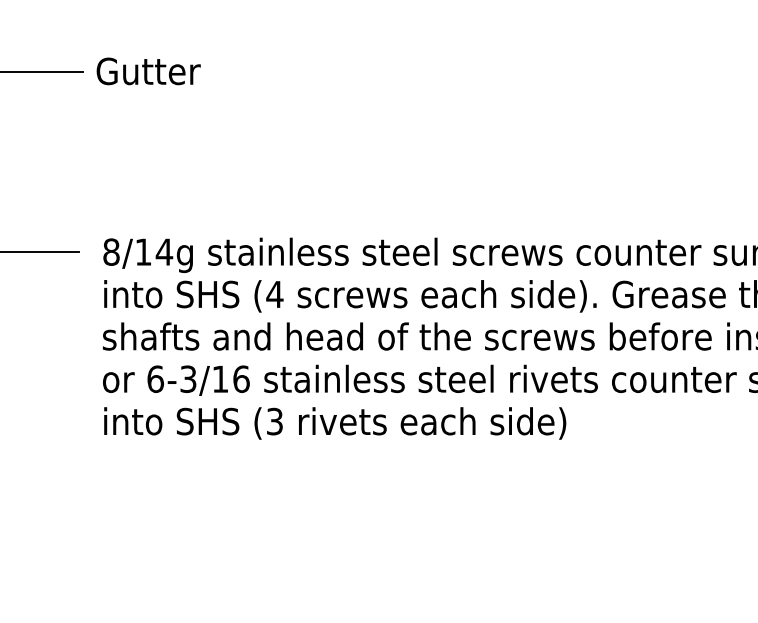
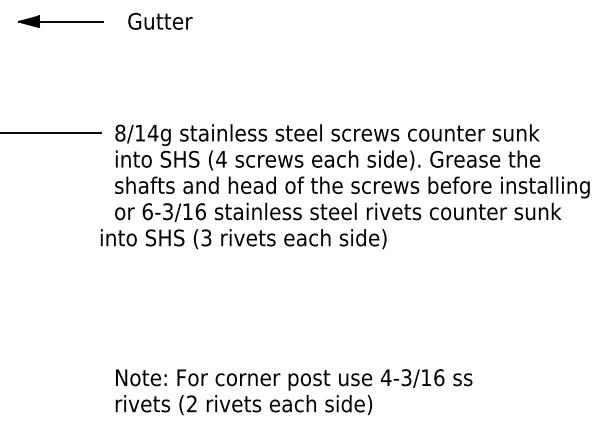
text: (148, 69) -> (160, 20), moved
text: (334, 424) -> (243, 239), moved

